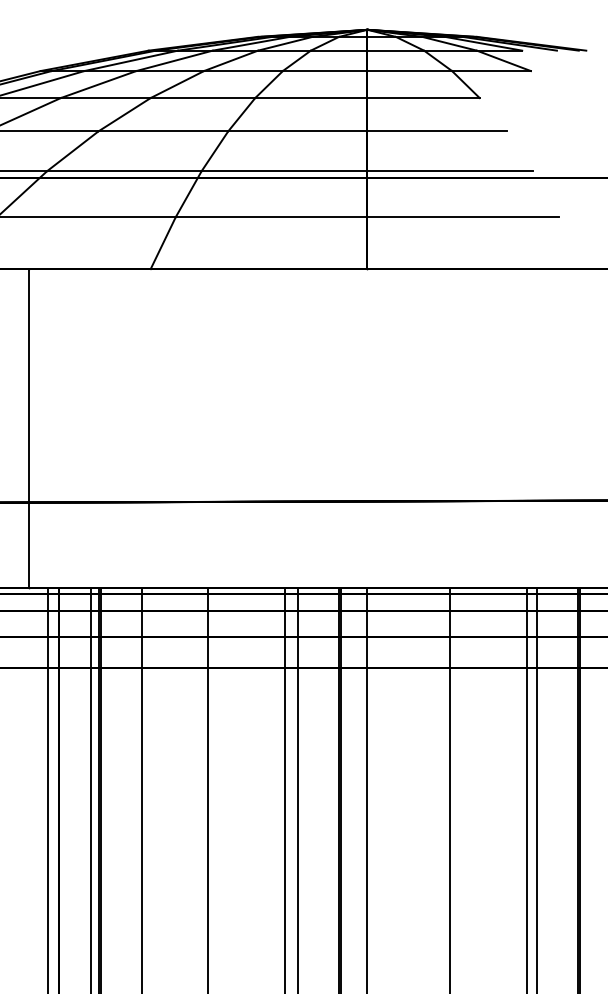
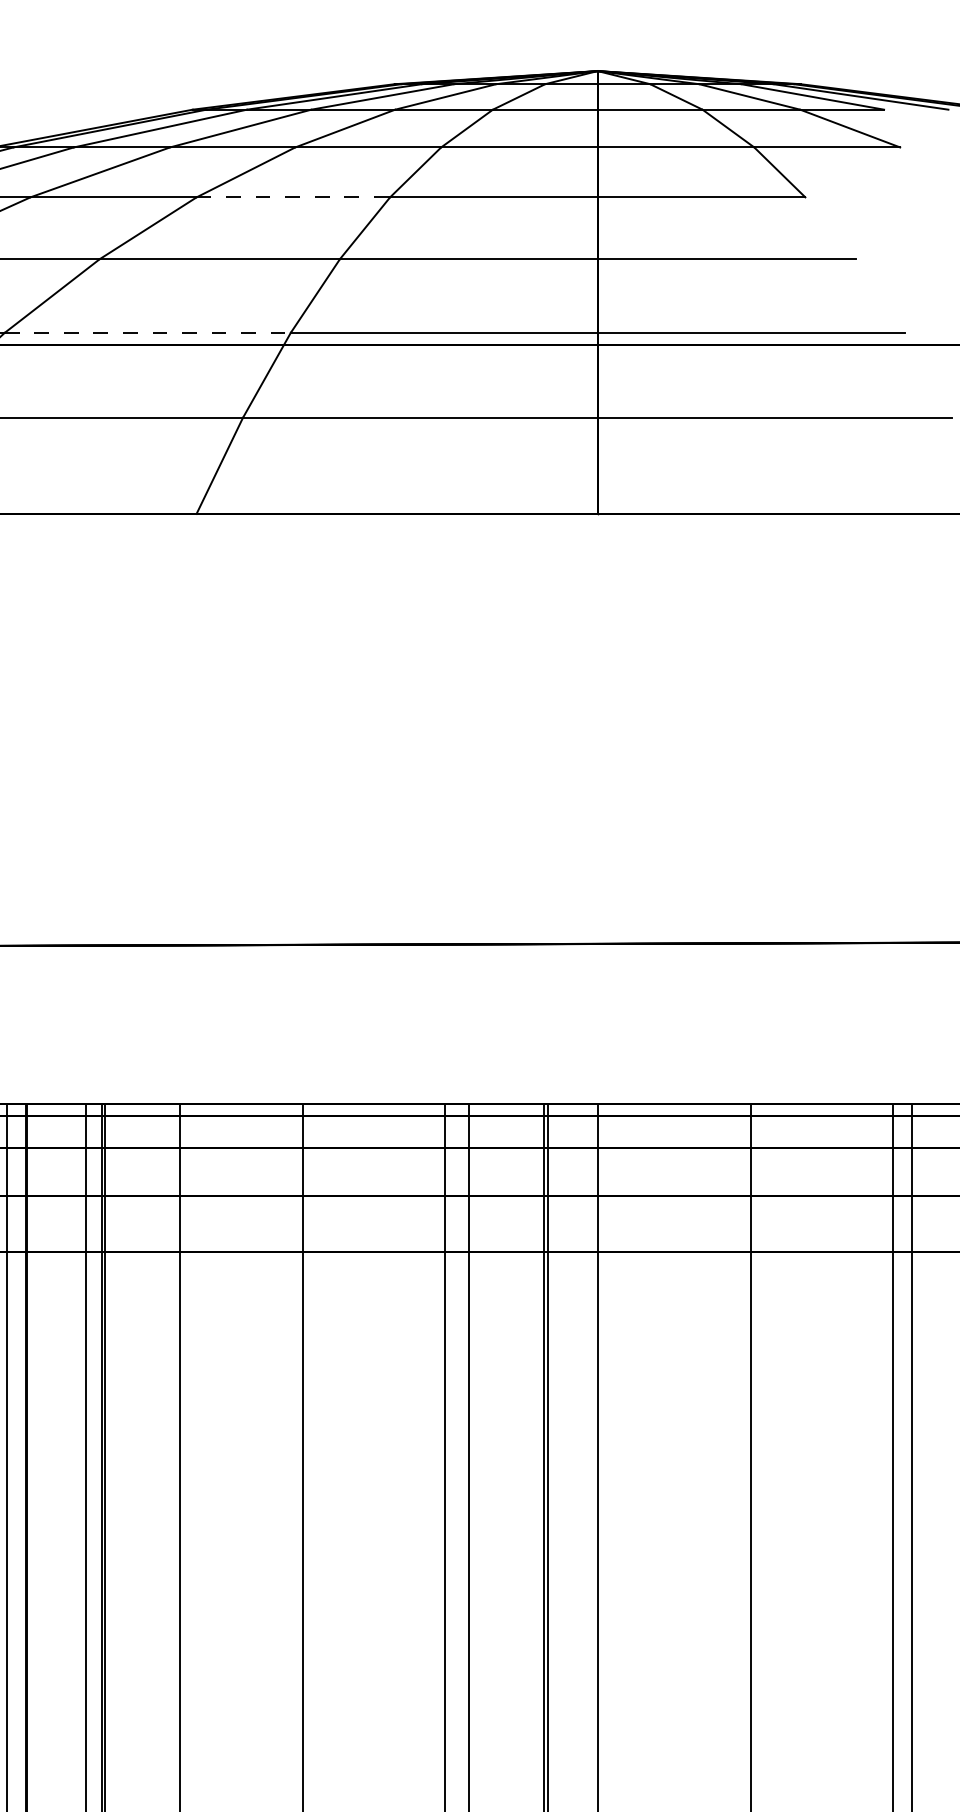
line: (203, 98) -> (294, 198), solid -> dashed
line: (124, 171) -> (148, 333), solid -> dashed

